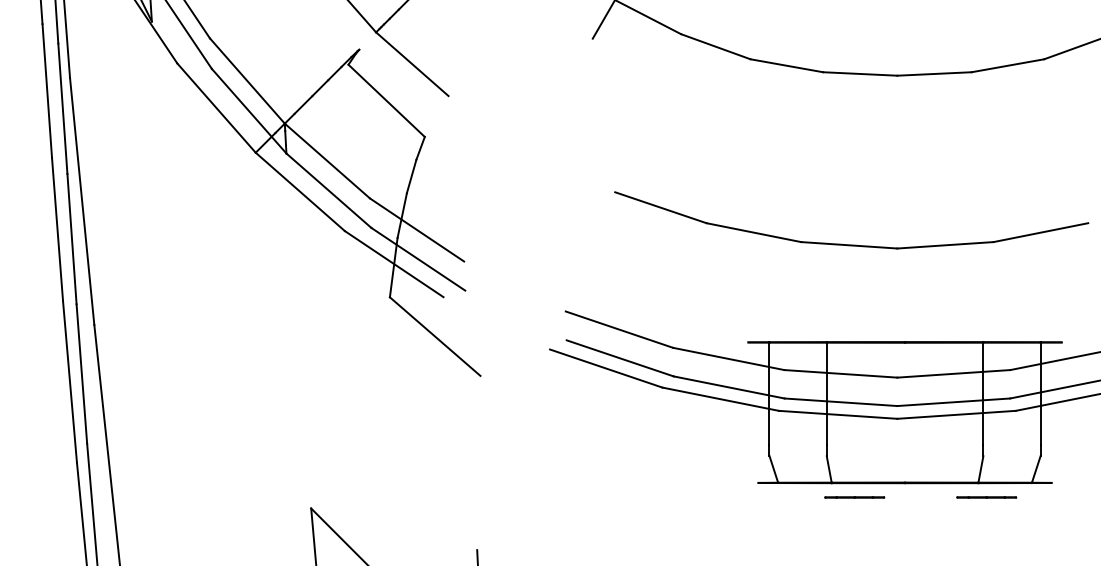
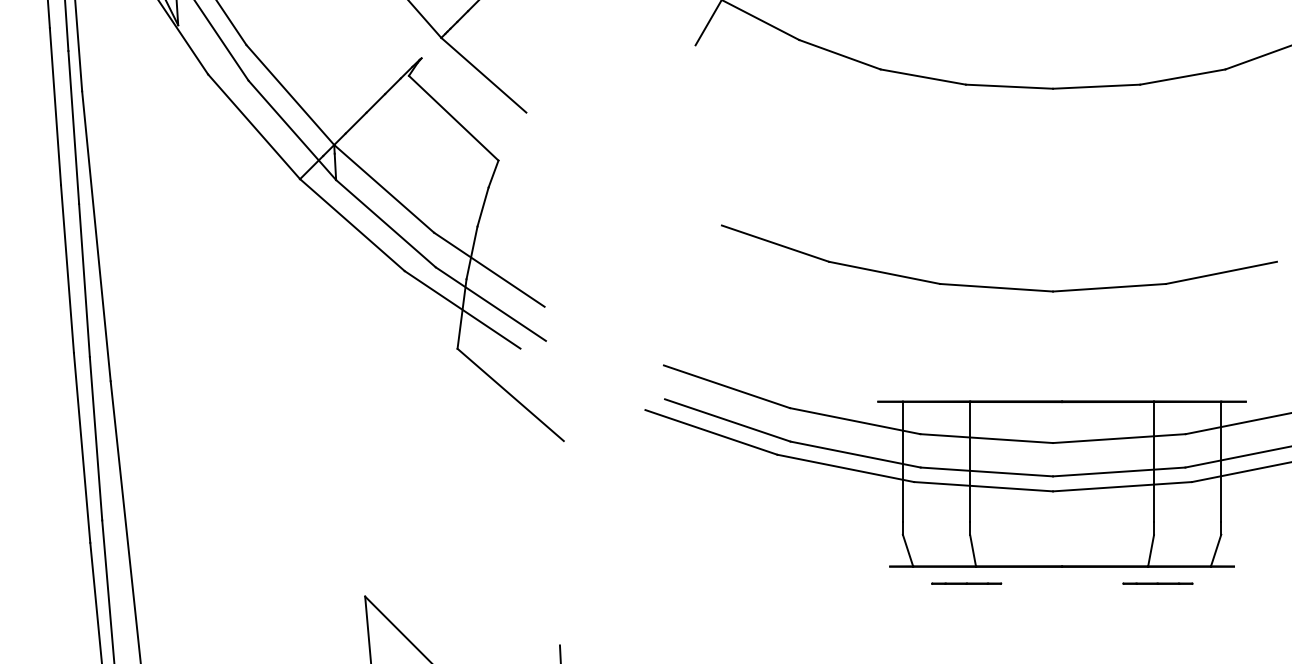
line: (854, 497) -> (966, 583), moved

